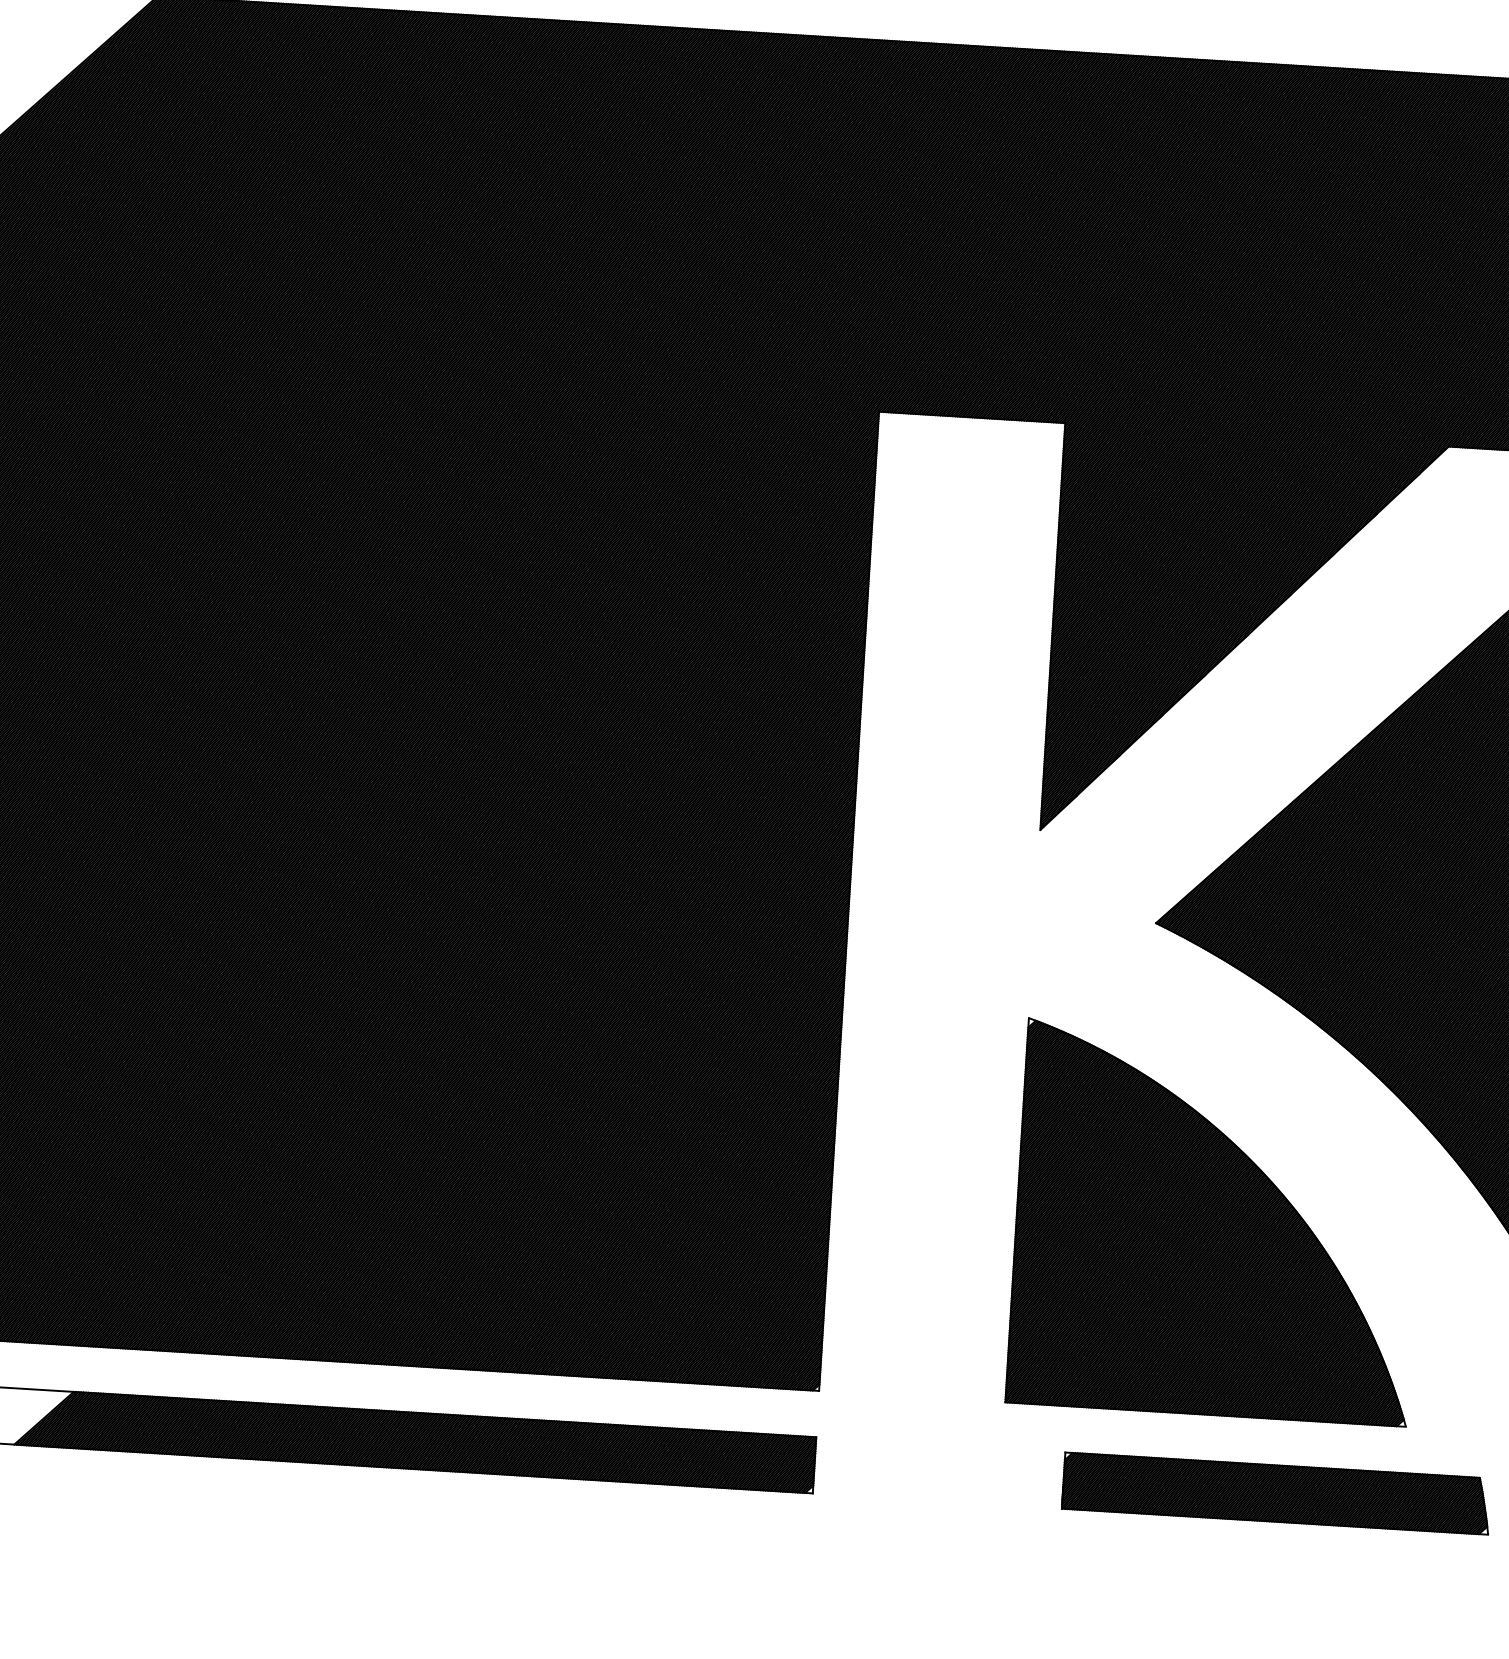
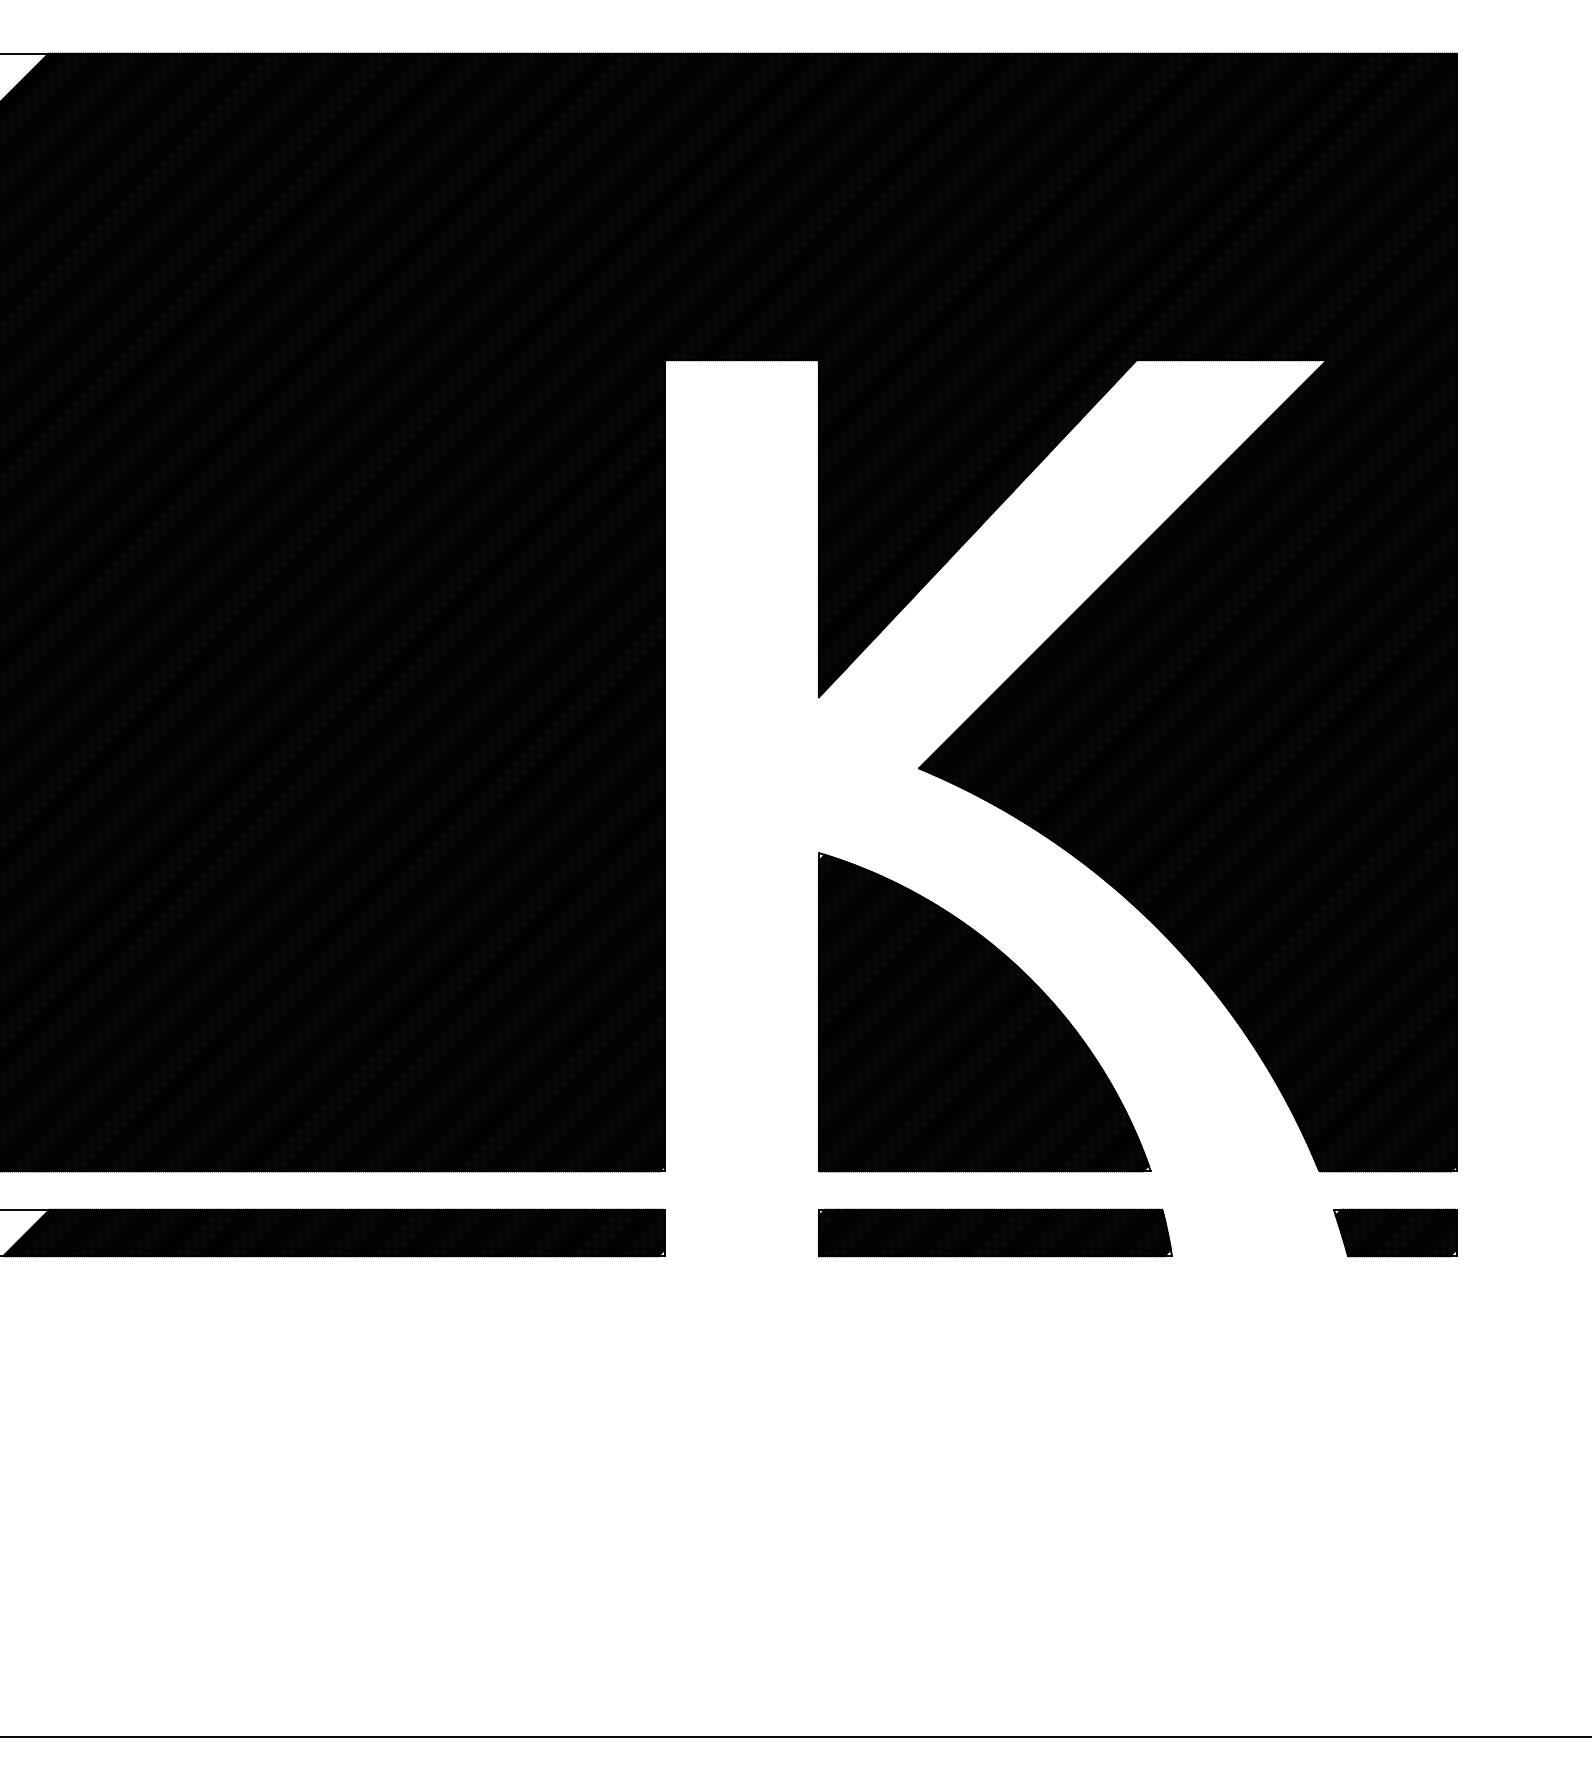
part: (1275, 1492) -> (994, 1232), moved

